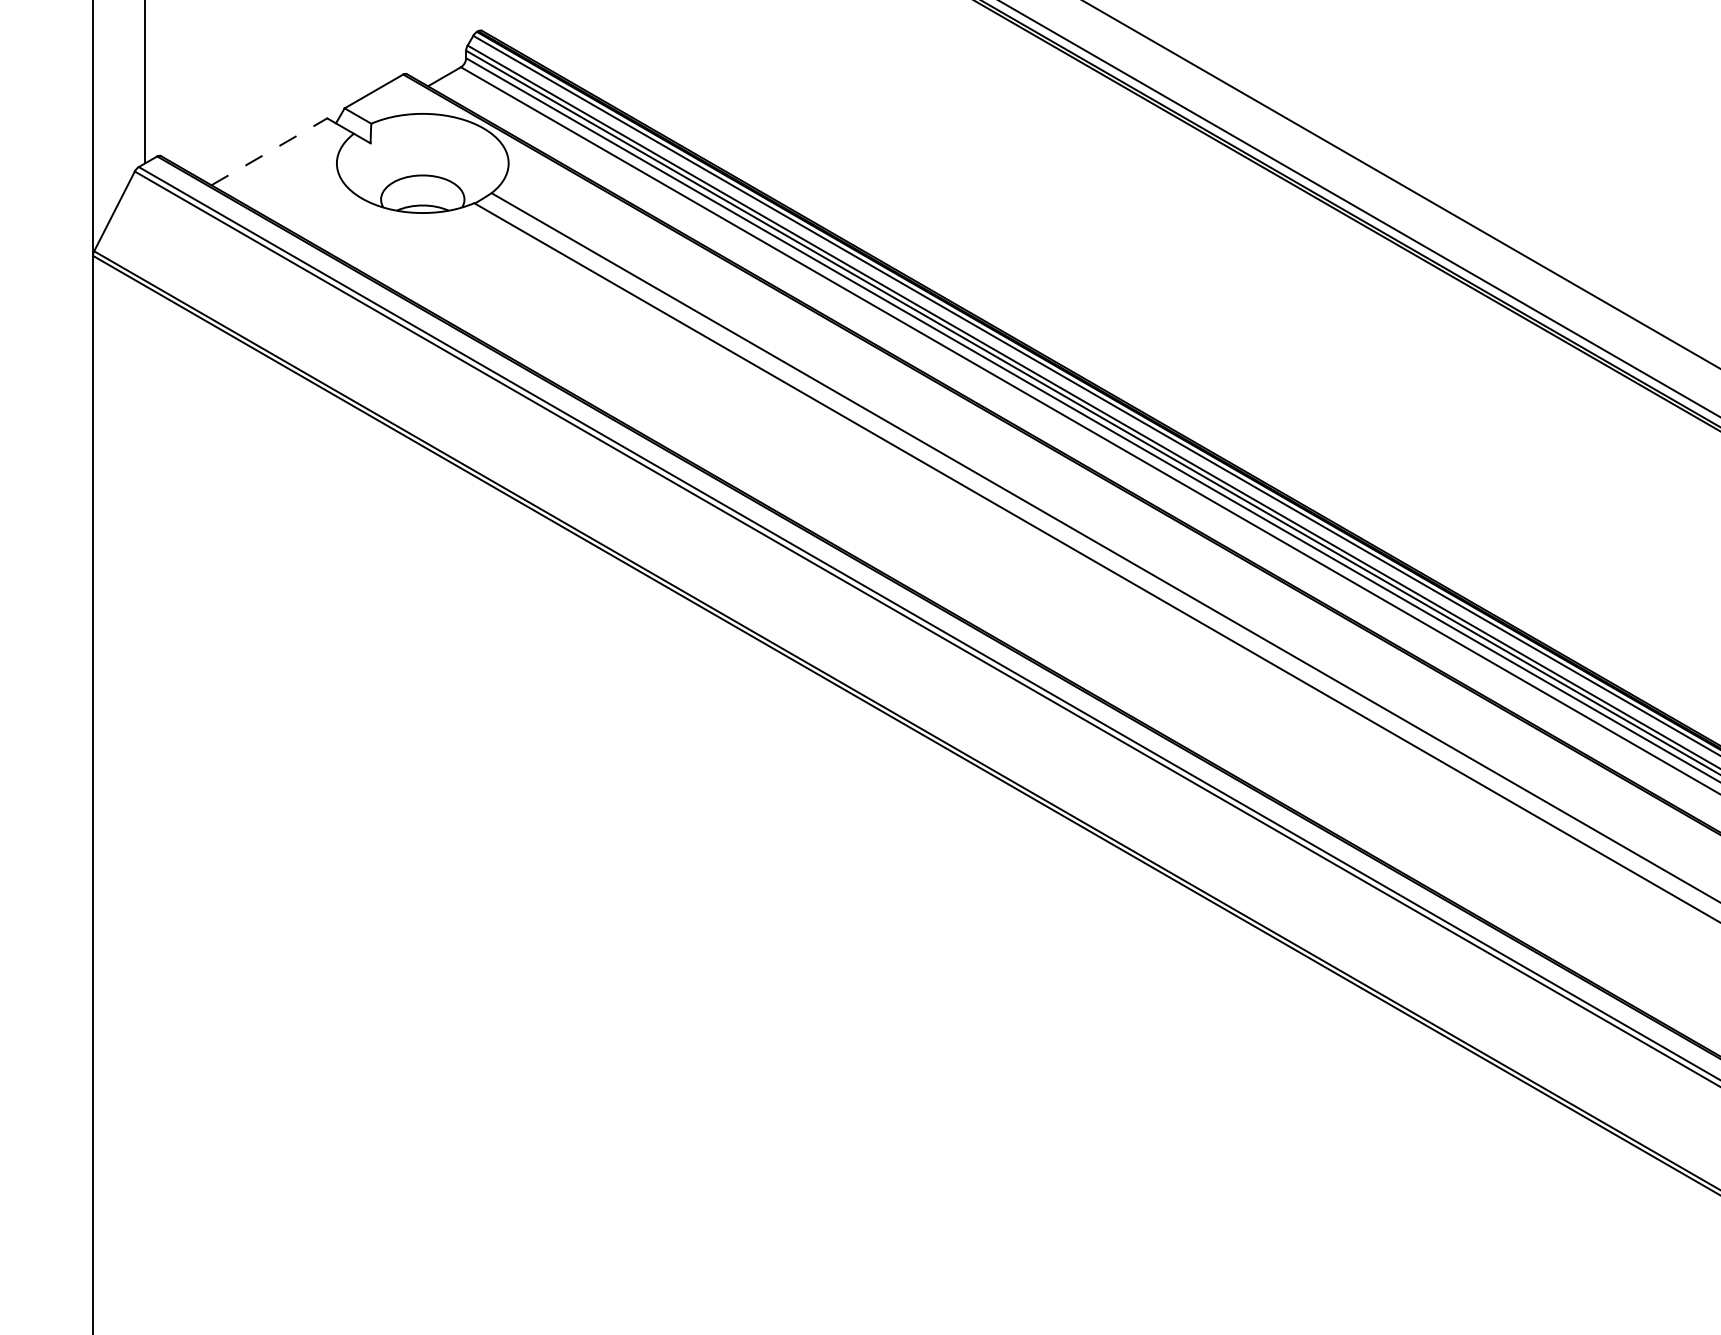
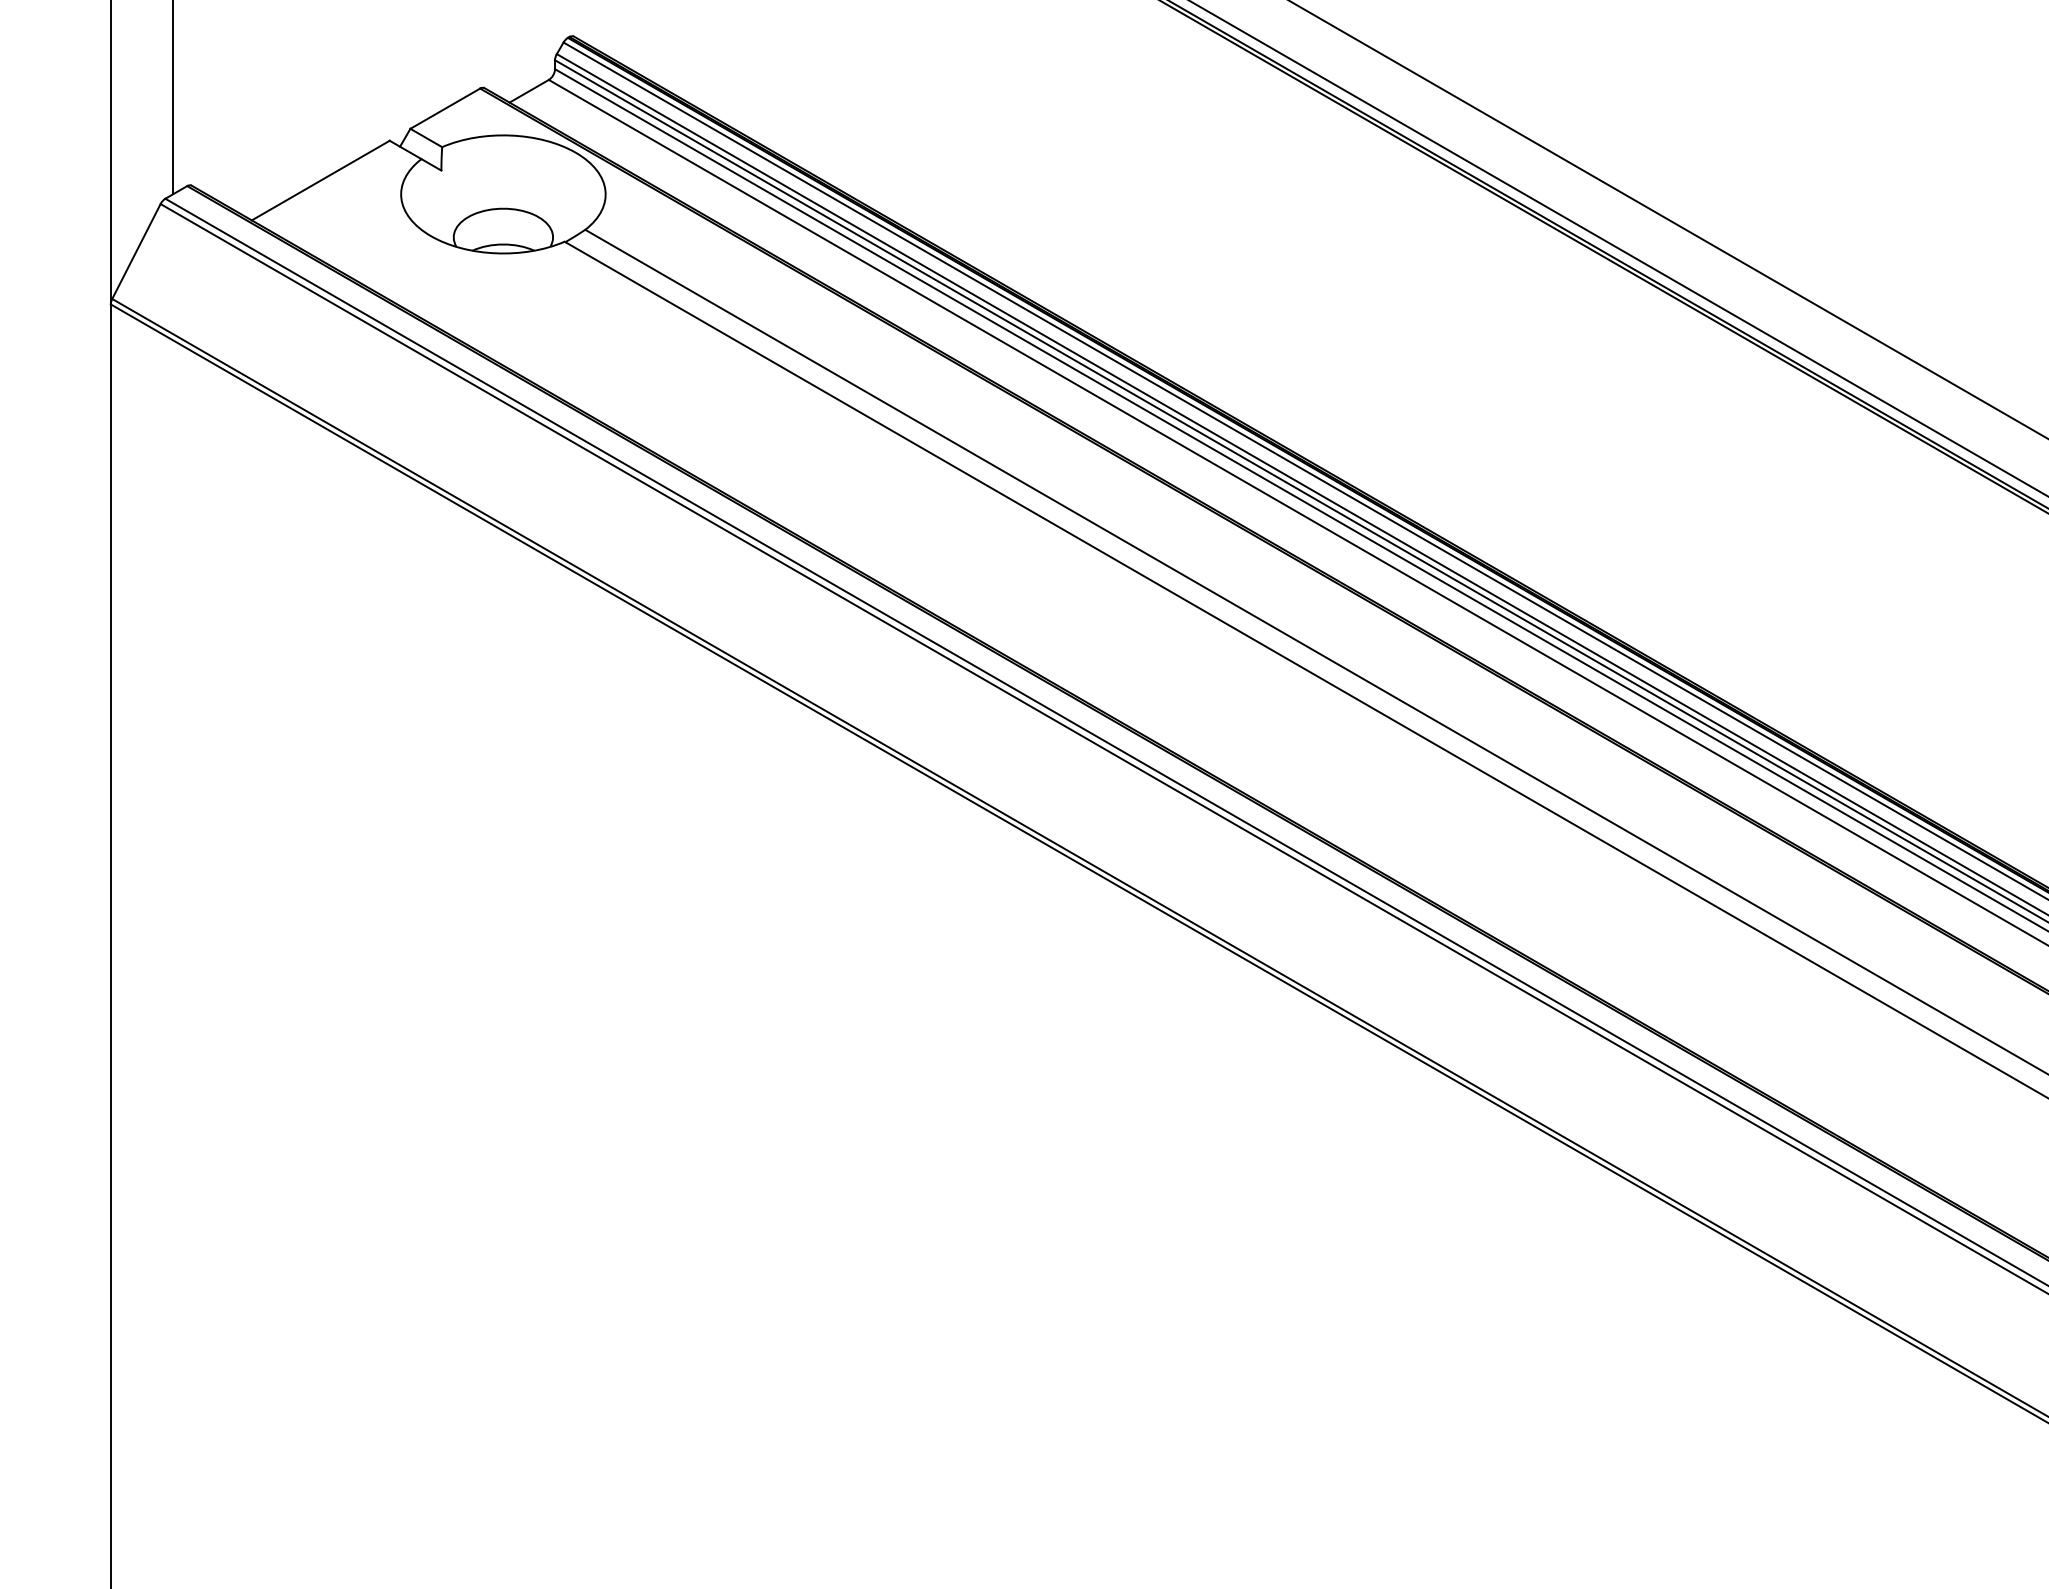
line: (269, 151) -> (320, 180), dashed -> solid

